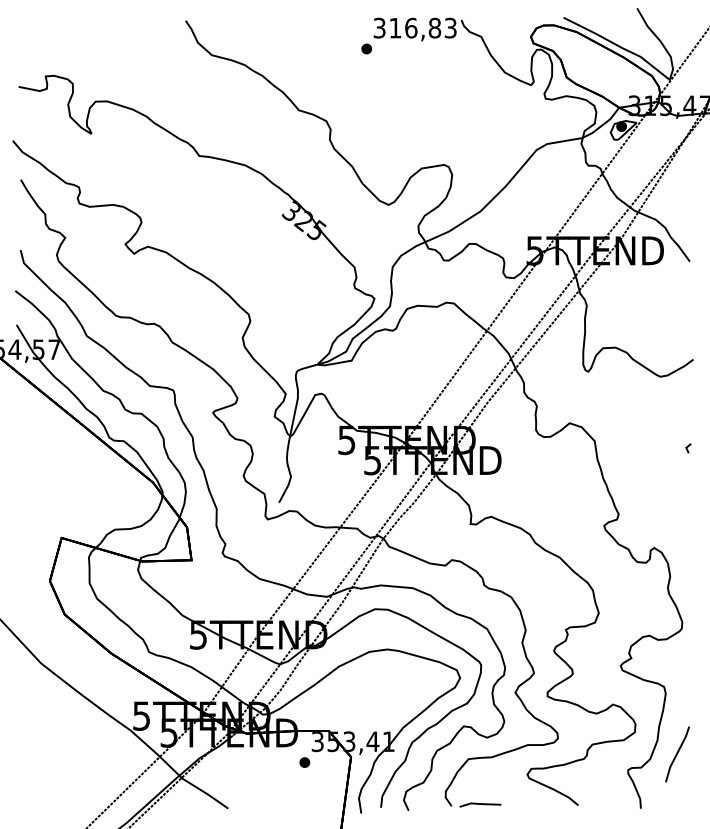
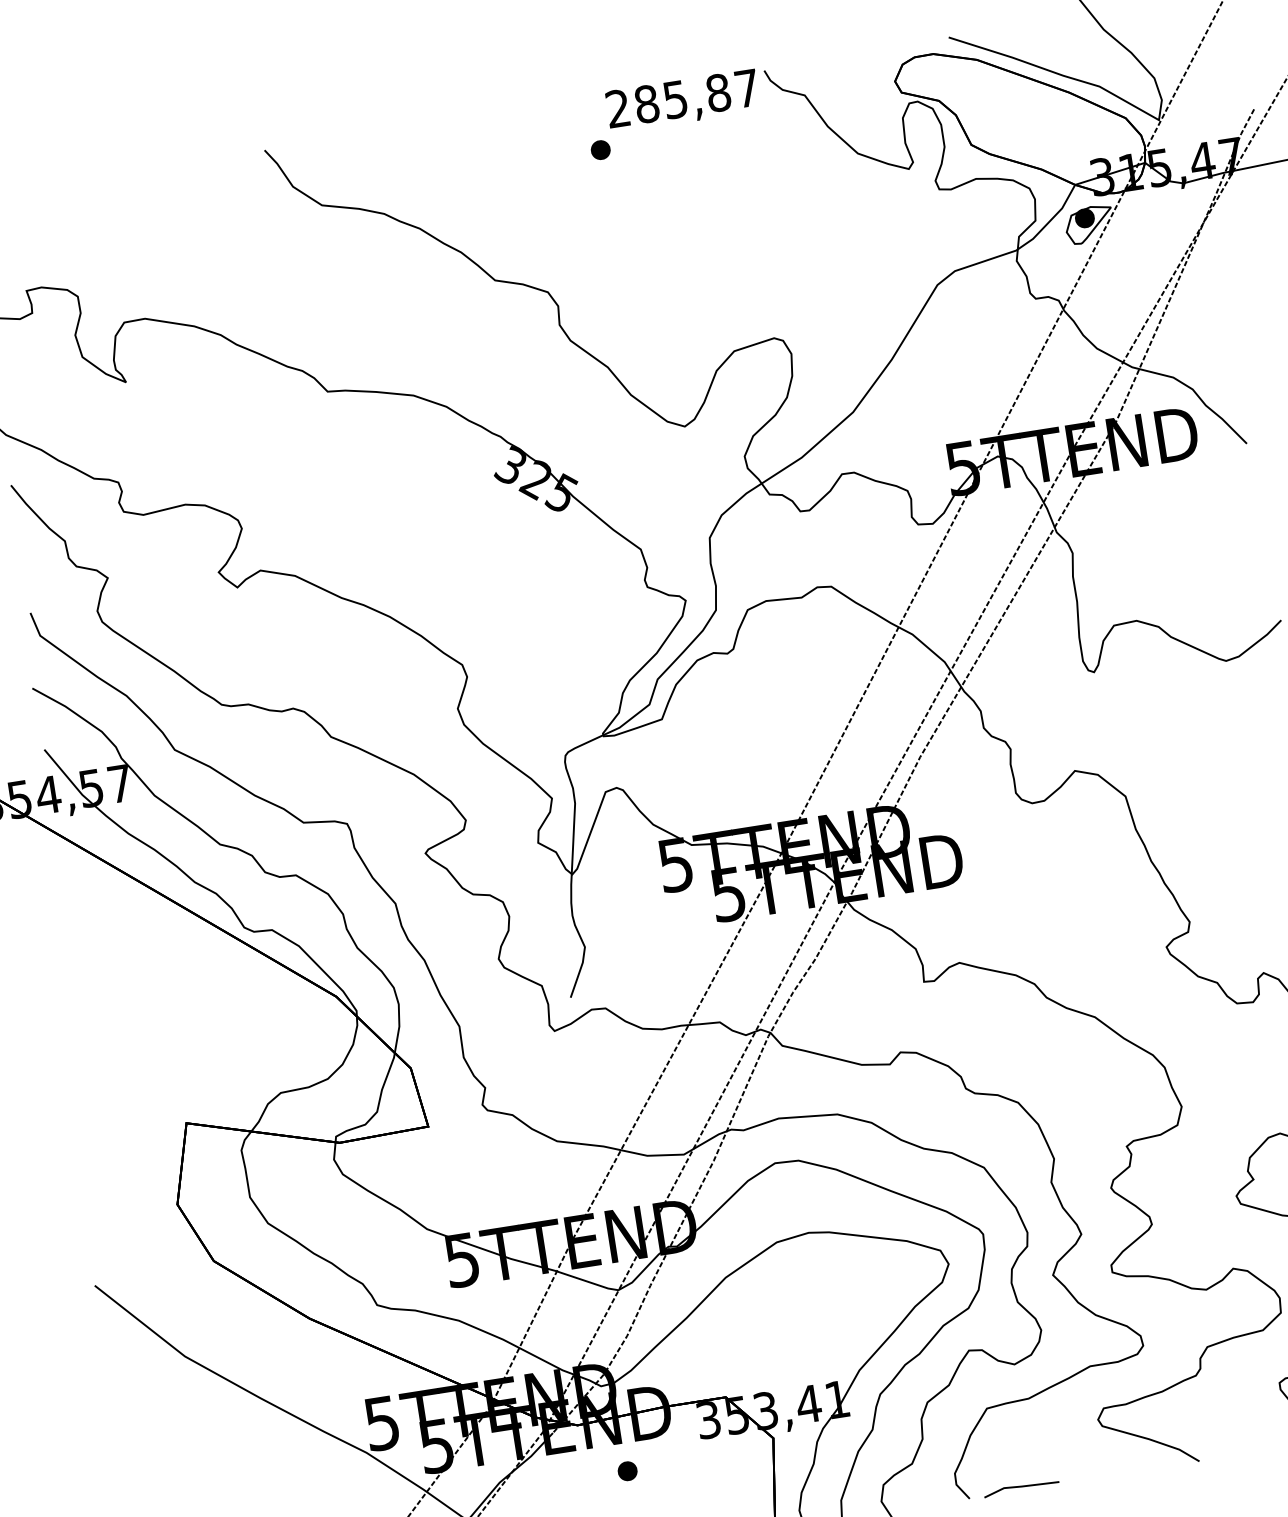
text: (414, 27) -> (681, 97), 316,83 -> 285,87
part: (304, 762) -> (627, 1471), moved

